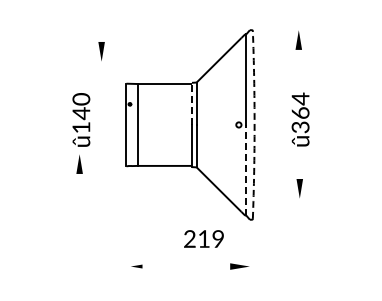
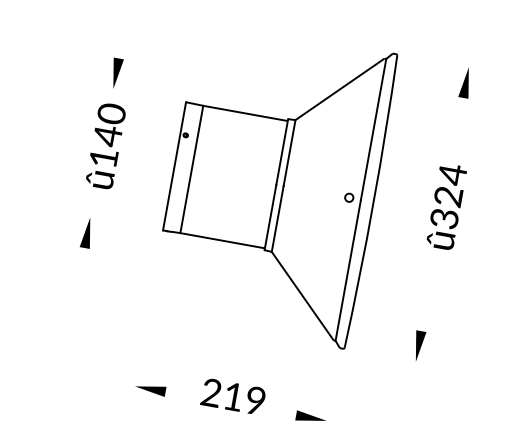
part: (101, 51) -> (115, 73), moved
line: (191, 103) -> (281, 151), dashed -> solid
text: (300, 112) -> (448, 195), û364 -> û324
arc: (254, 124) -> (373, 201), dashed -> solid
part: (79, 164) -> (87, 233), moved
line: (246, 169) -> (348, 269), dashed -> solid
part: (299, 188) -> (418, 345), moved
text: (203, 238) -> (232, 395), moved
part: (136, 266) -> (150, 389), size x1.67

